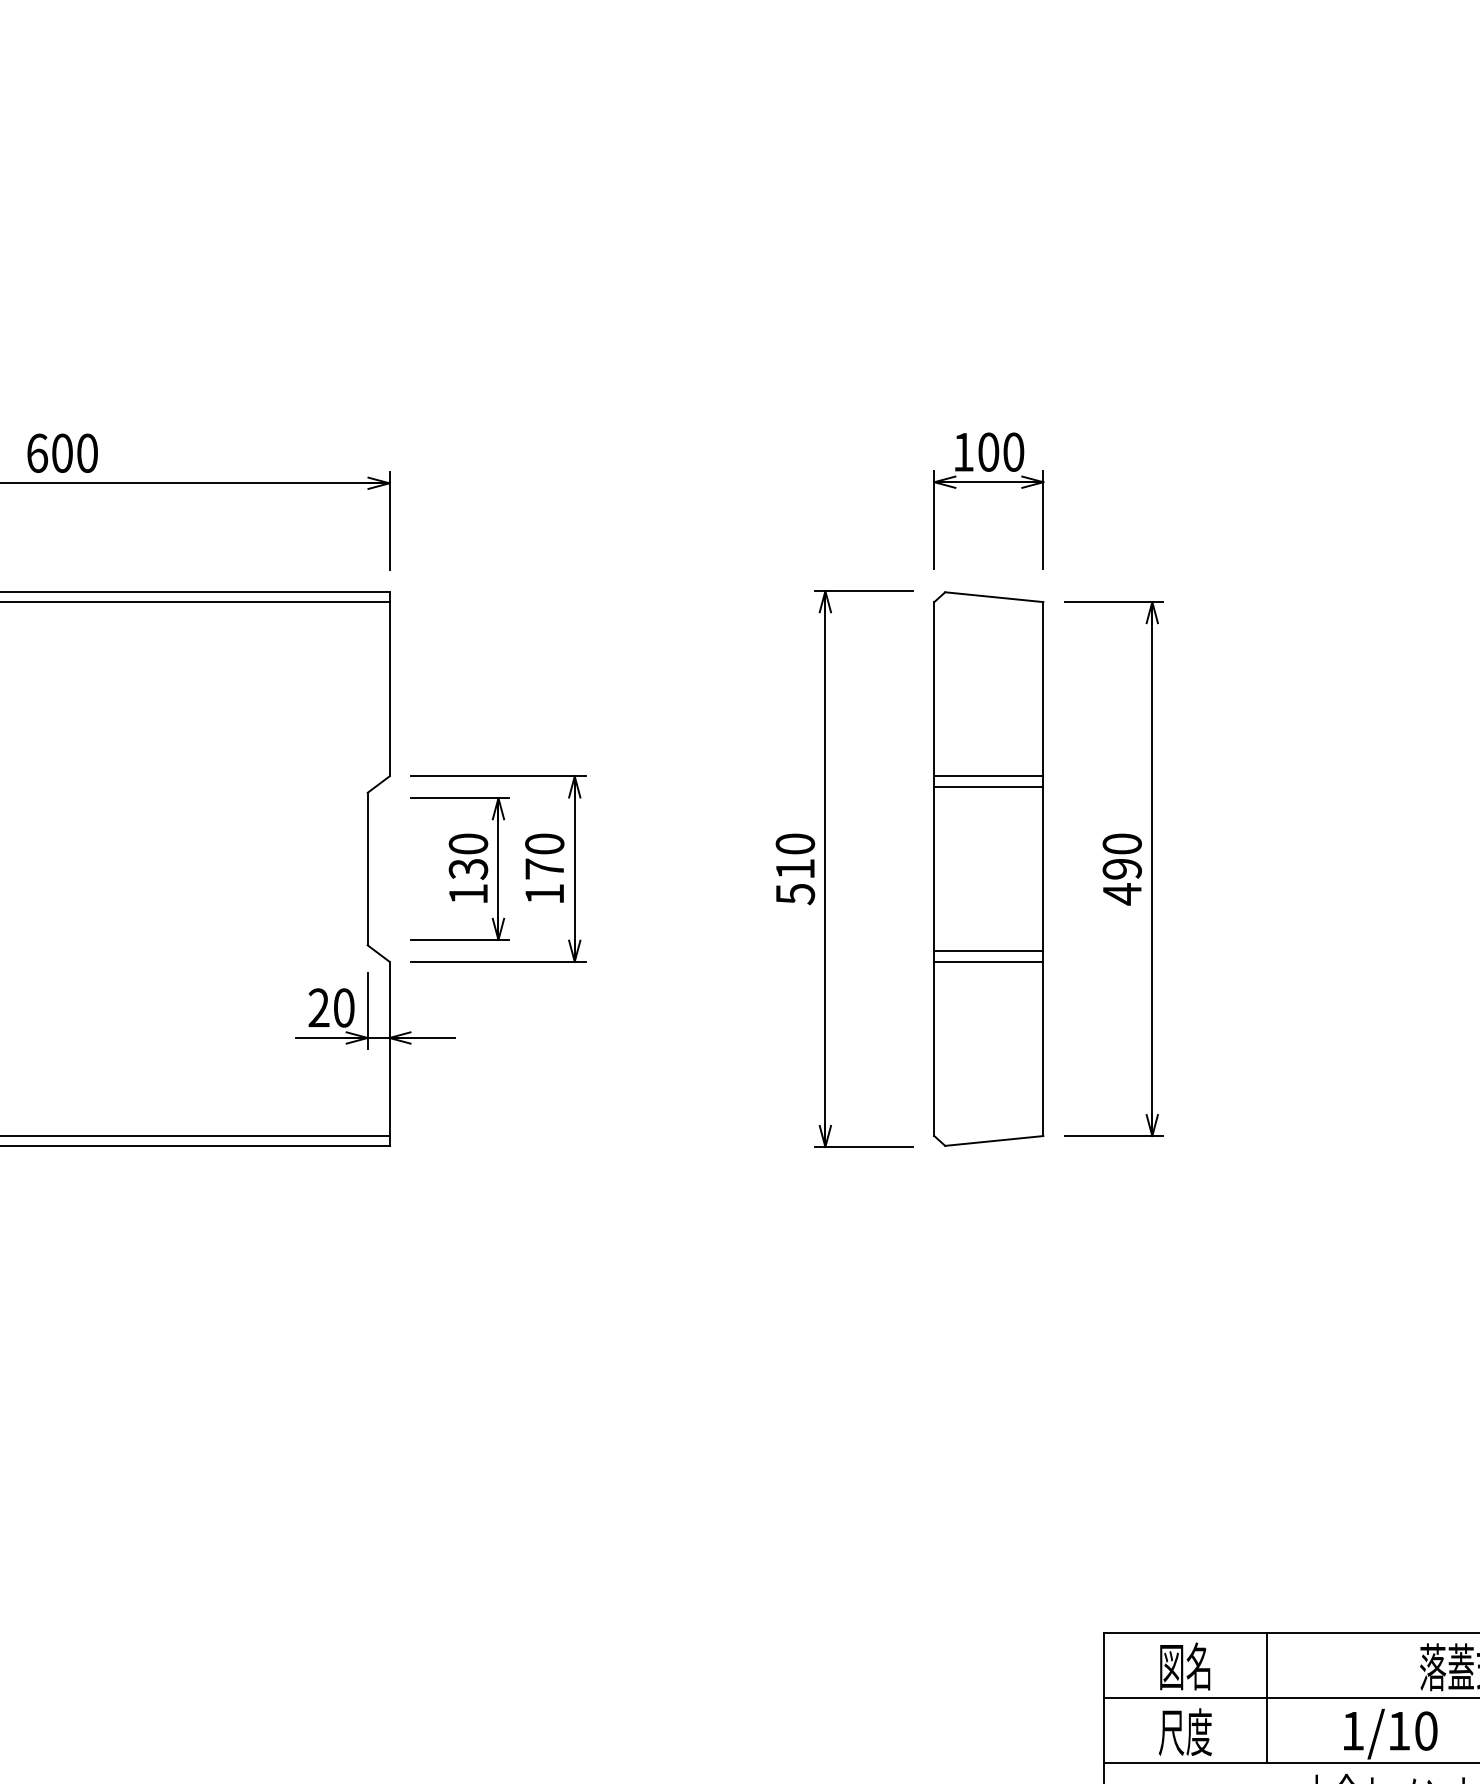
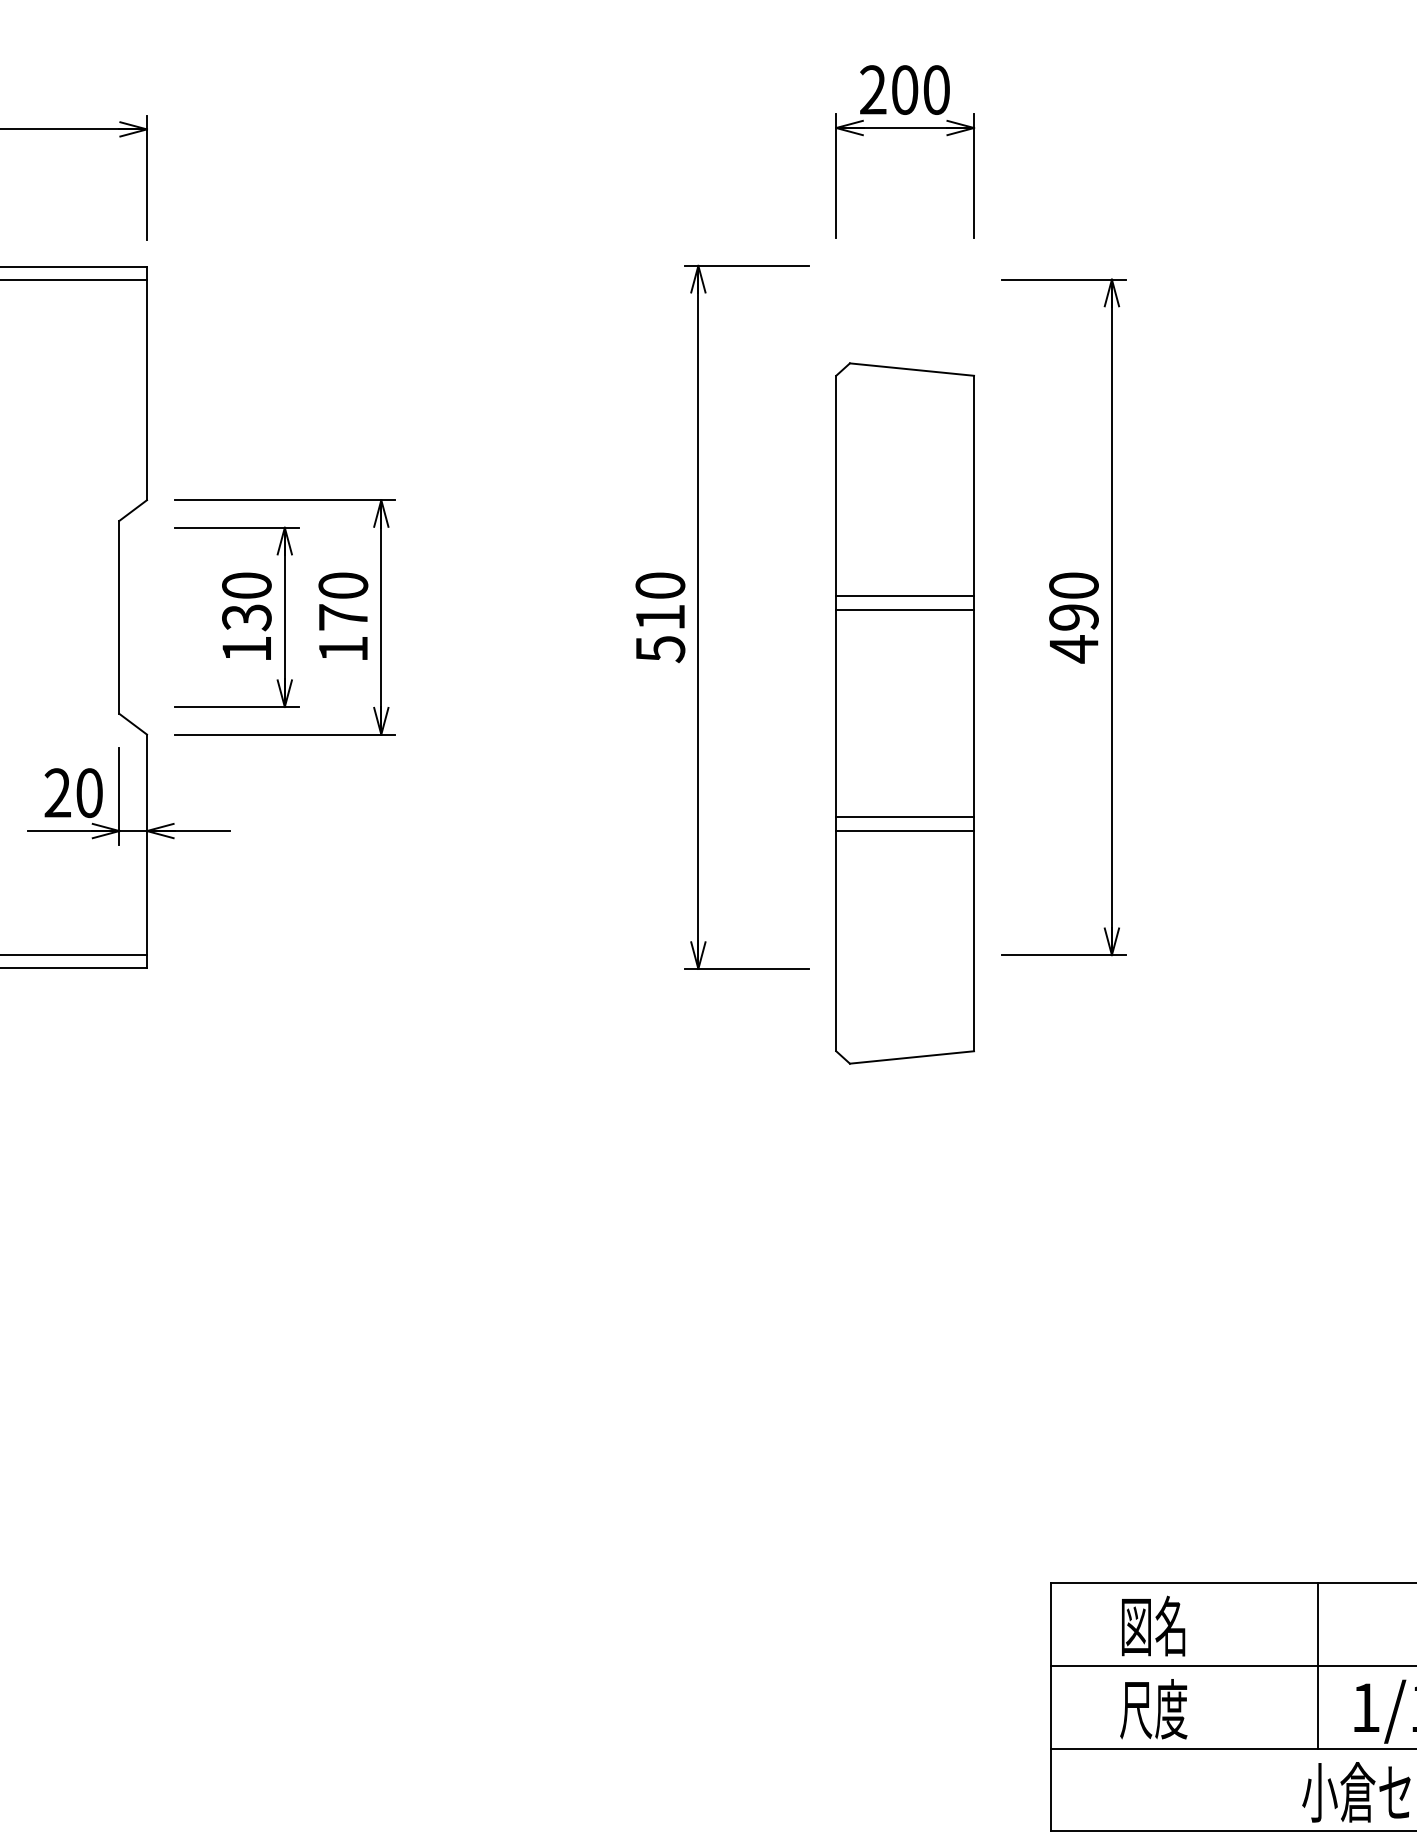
text: (963, 451) -> (873, 89), 100 -> 200
part: (988, 868) -> (904, 712), moved
line: (1267, 1697) -> (1318, 1665), moved

